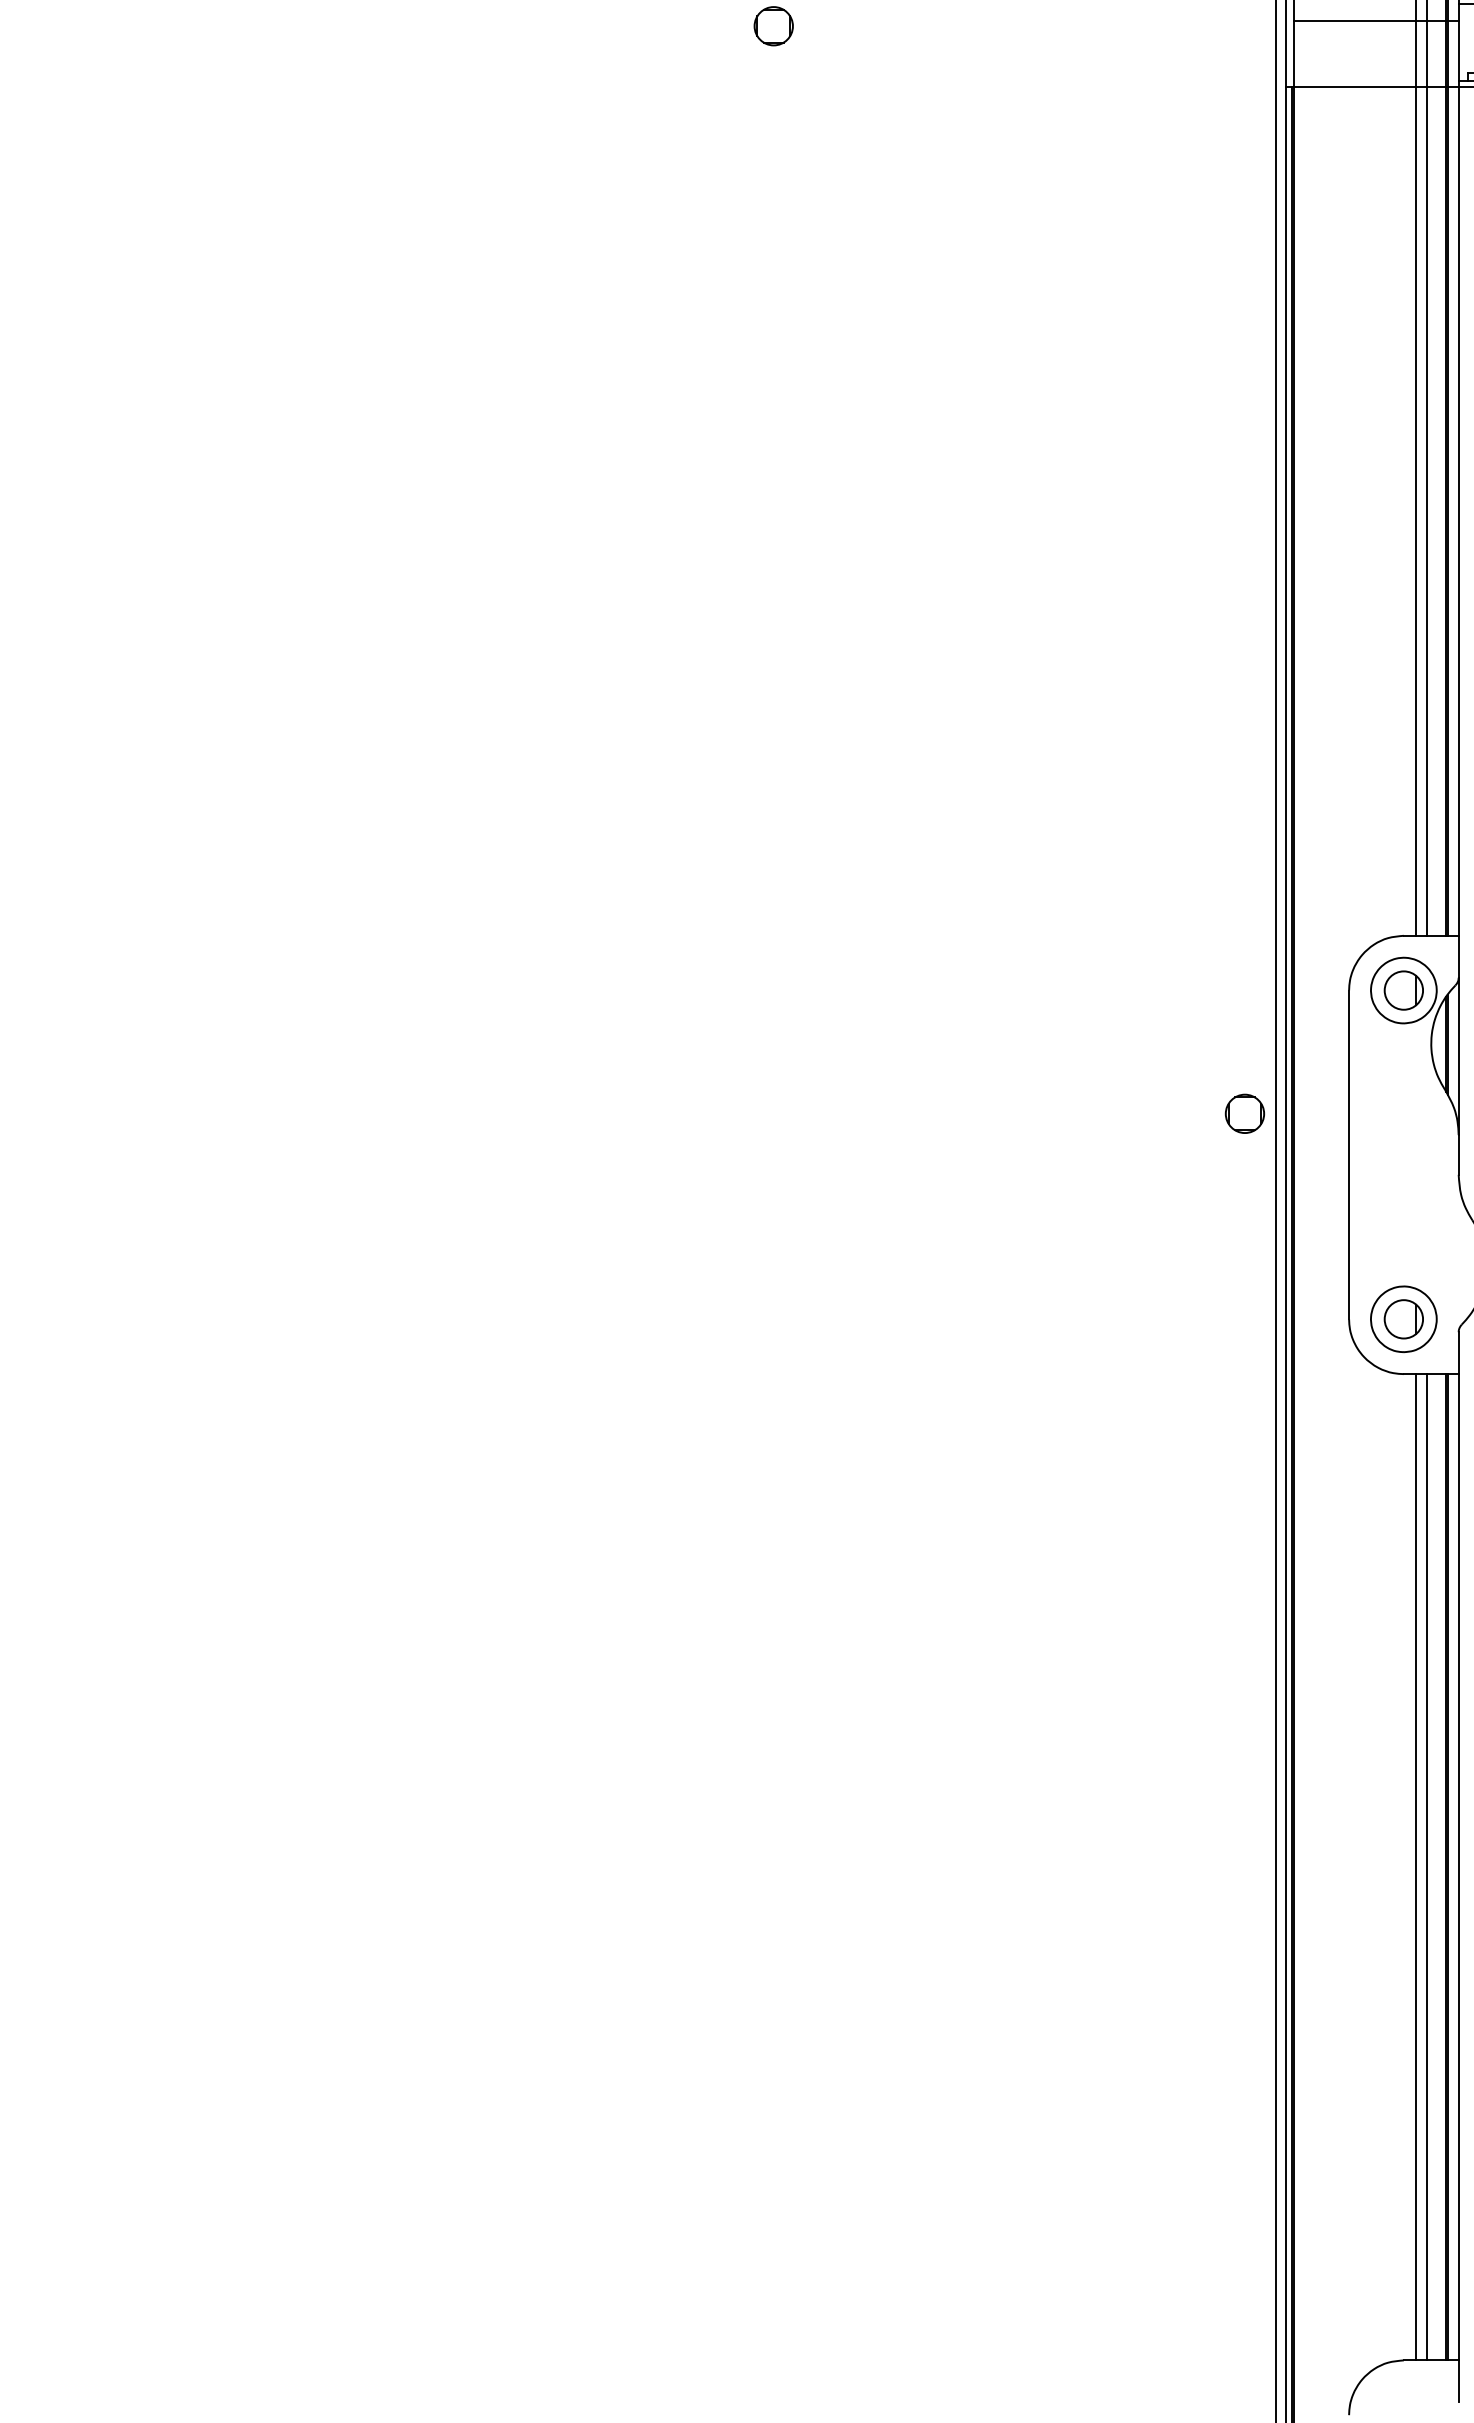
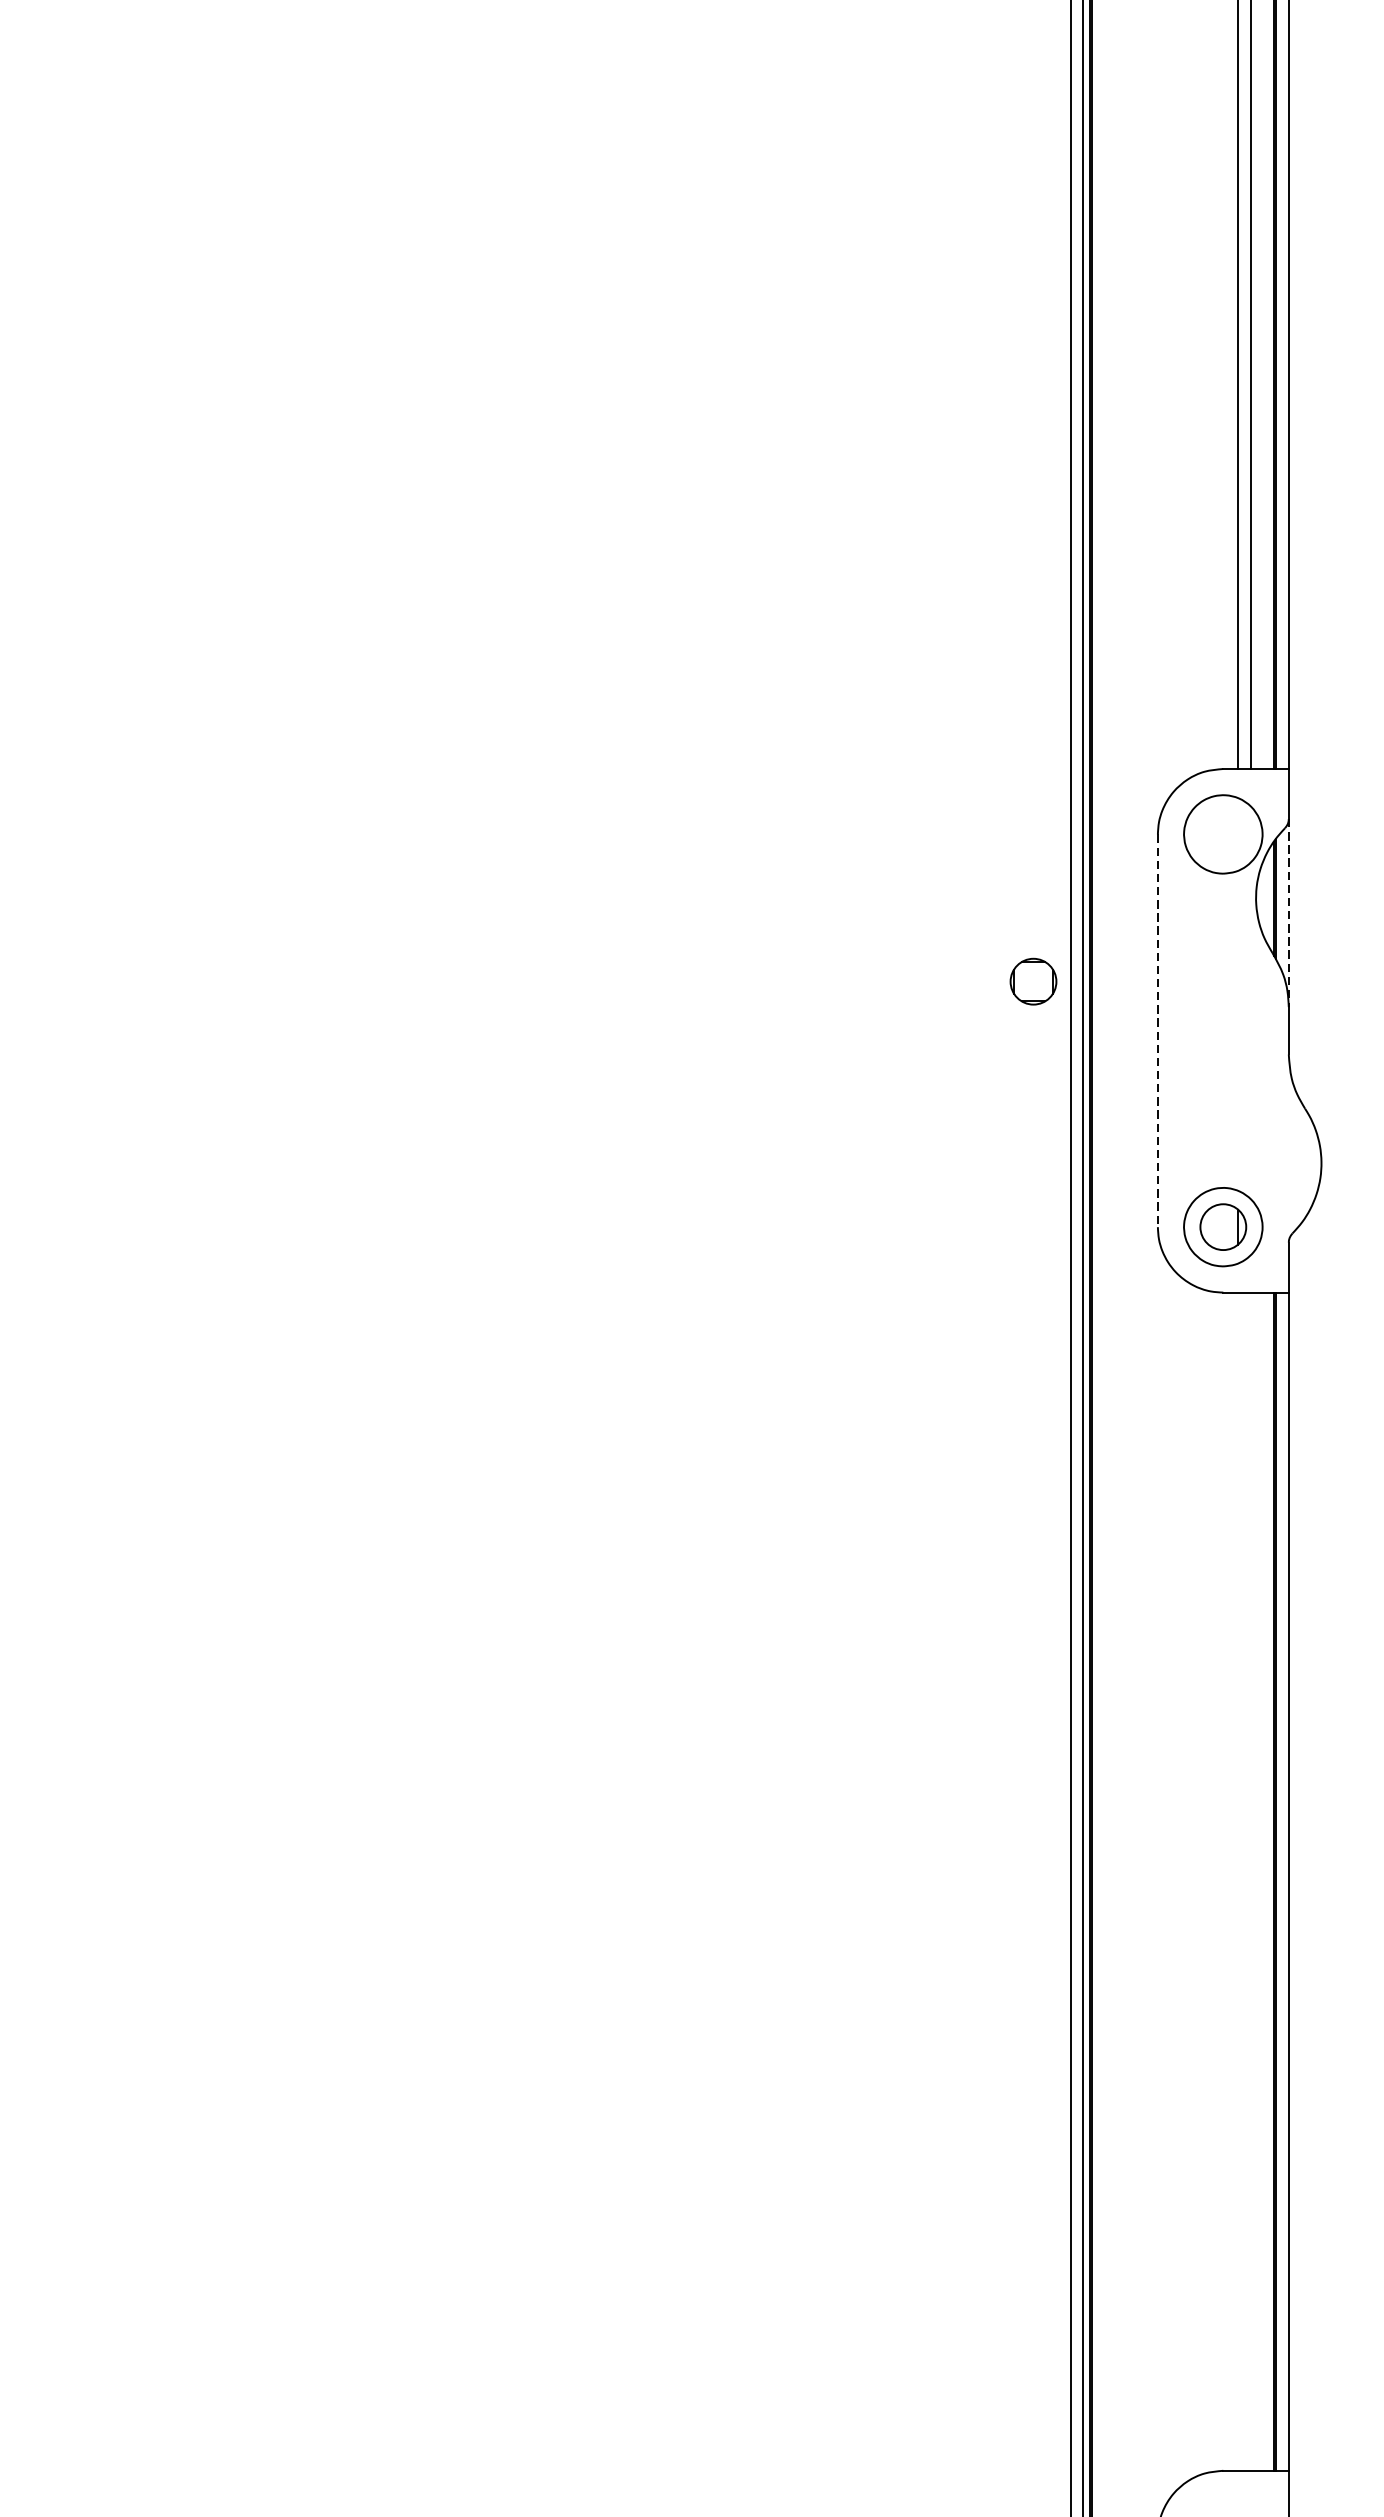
part: (1403, 990) -> (1222, 834), removed
line: (1458, 1056) -> (1288, 913), solid -> dashed
line: (1349, 1155) -> (1158, 1031), solid -> dashed
line: (1416, 1867) -> (1238, 1881), removed
line: (1427, 1867) -> (1251, 1881), removed

